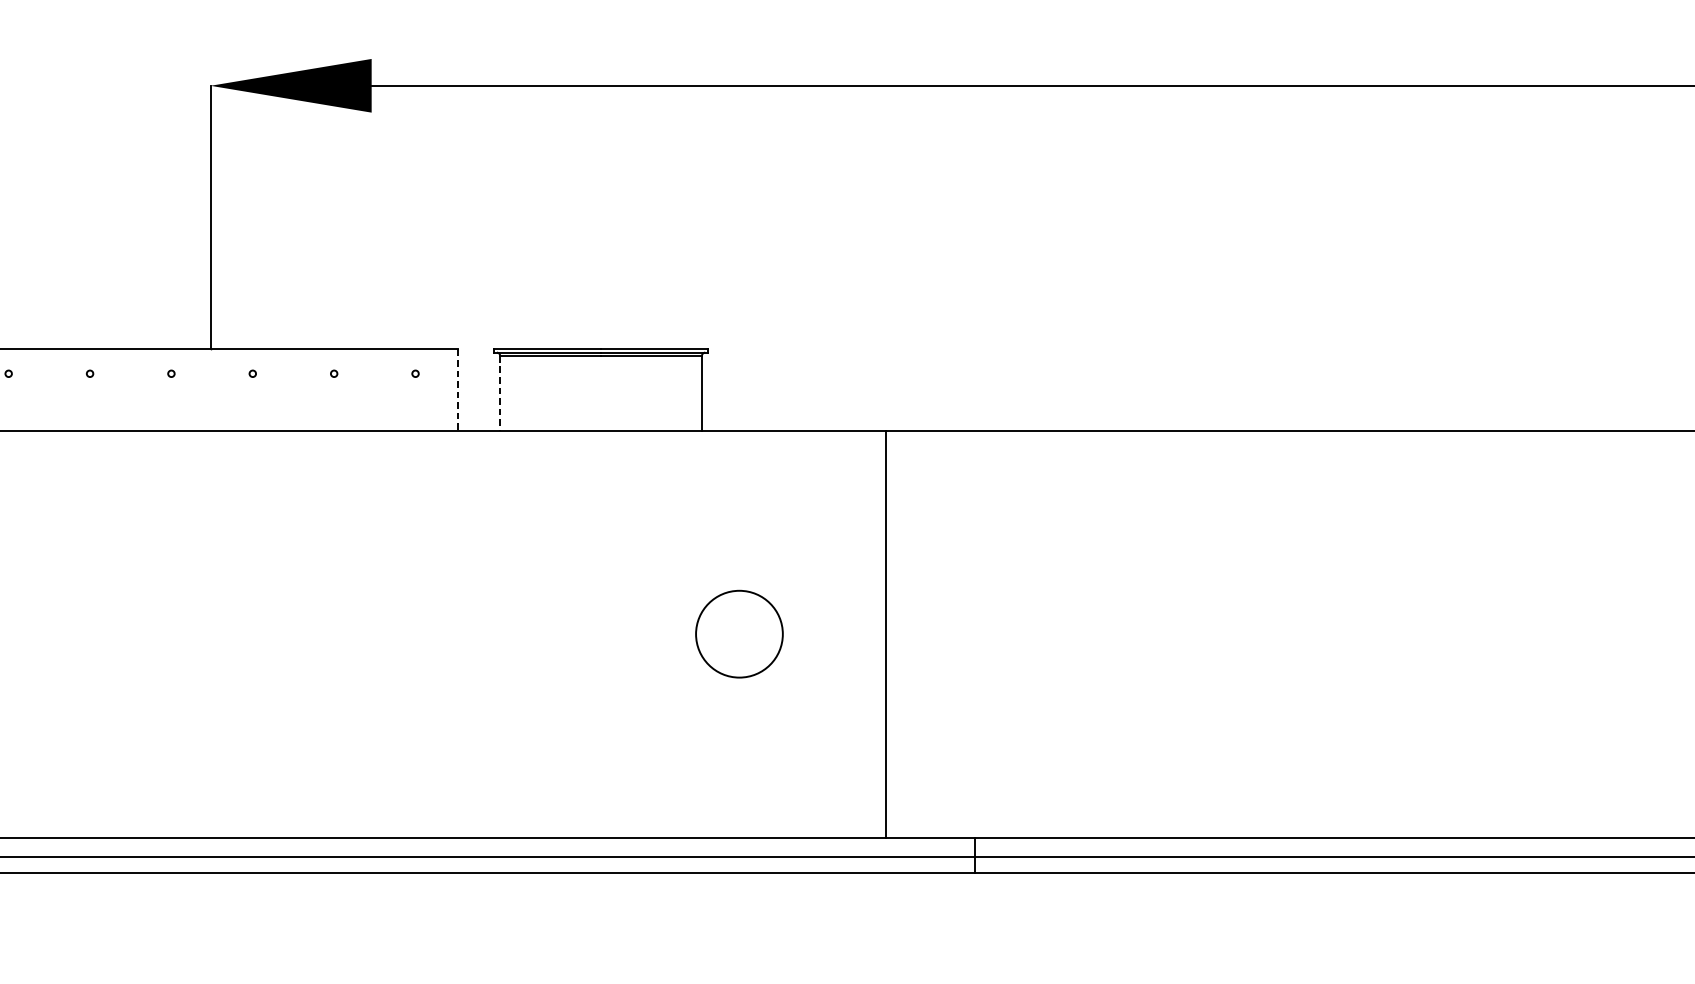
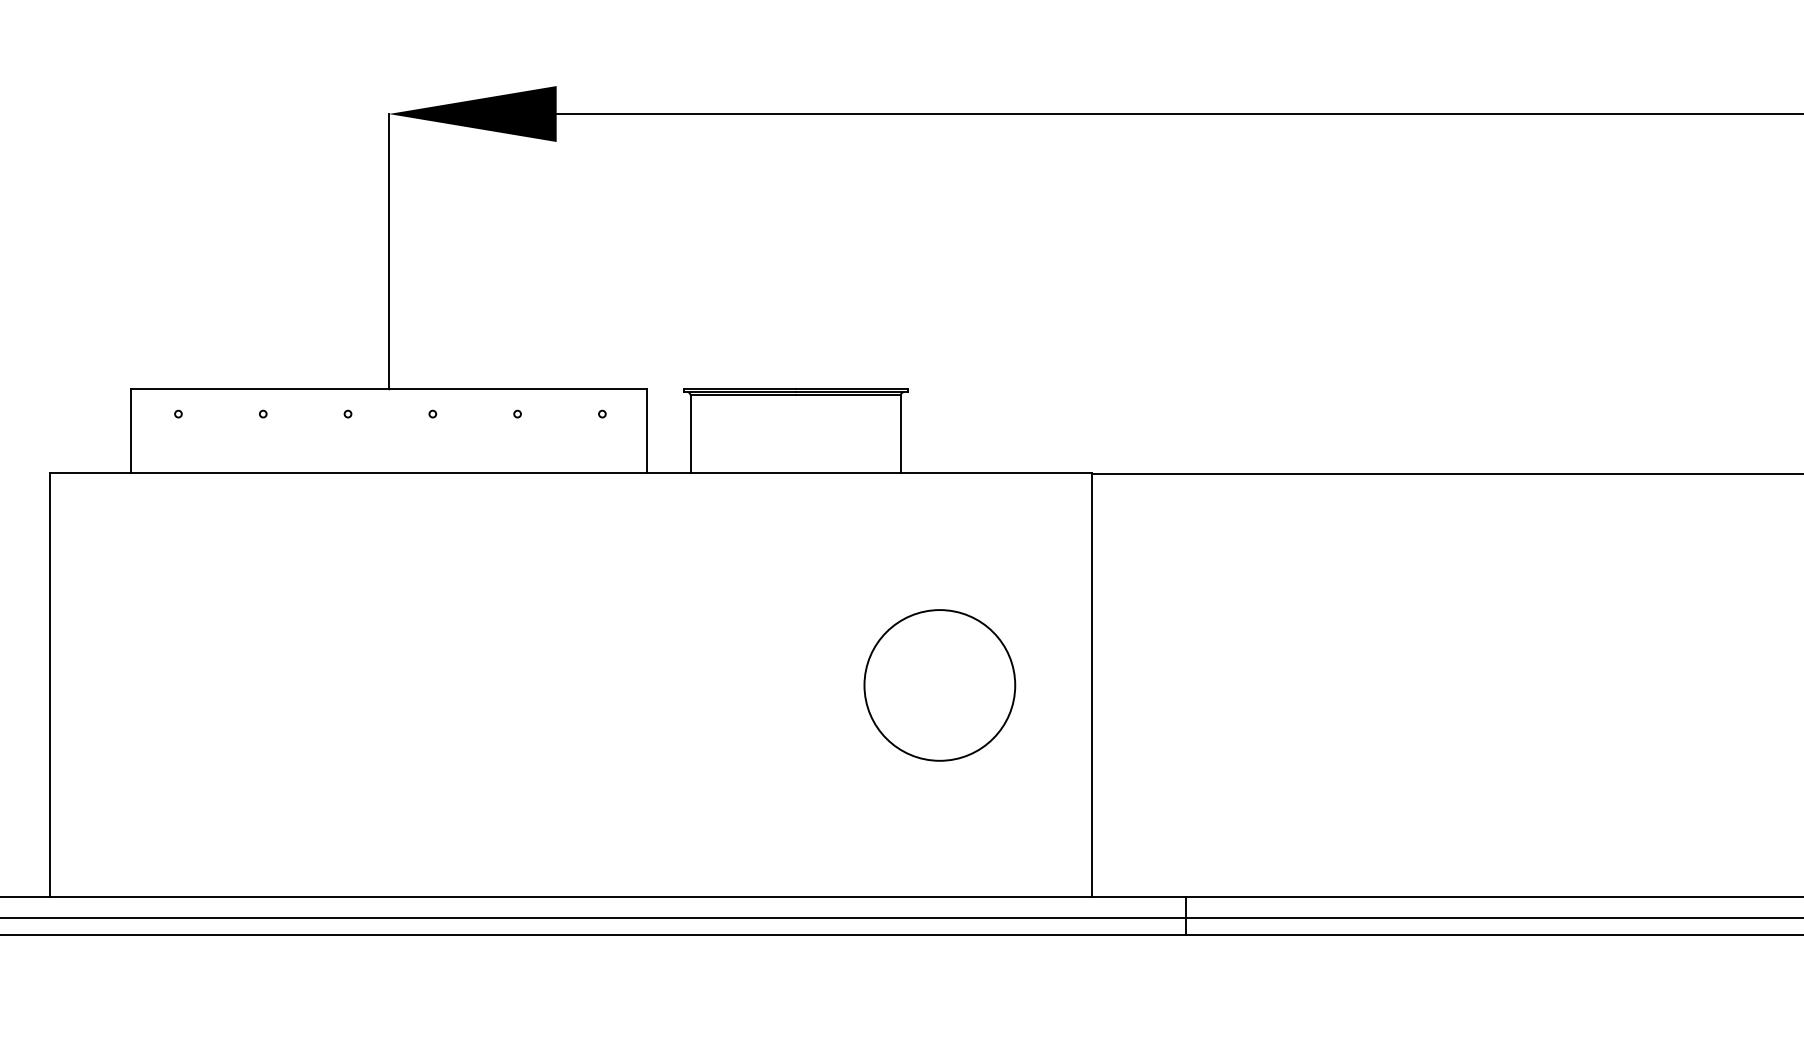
line: (457, 390) -> (646, 431), dashed -> solid
line: (500, 393) -> (690, 434), dashed -> solid
circle: (739, 634) -> (939, 685), size x1.67

